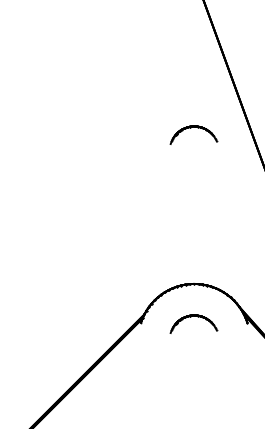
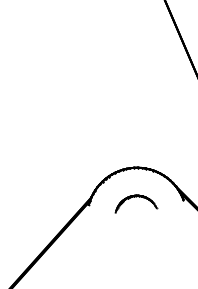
part: (191, 128) -> (124, 29), removed

